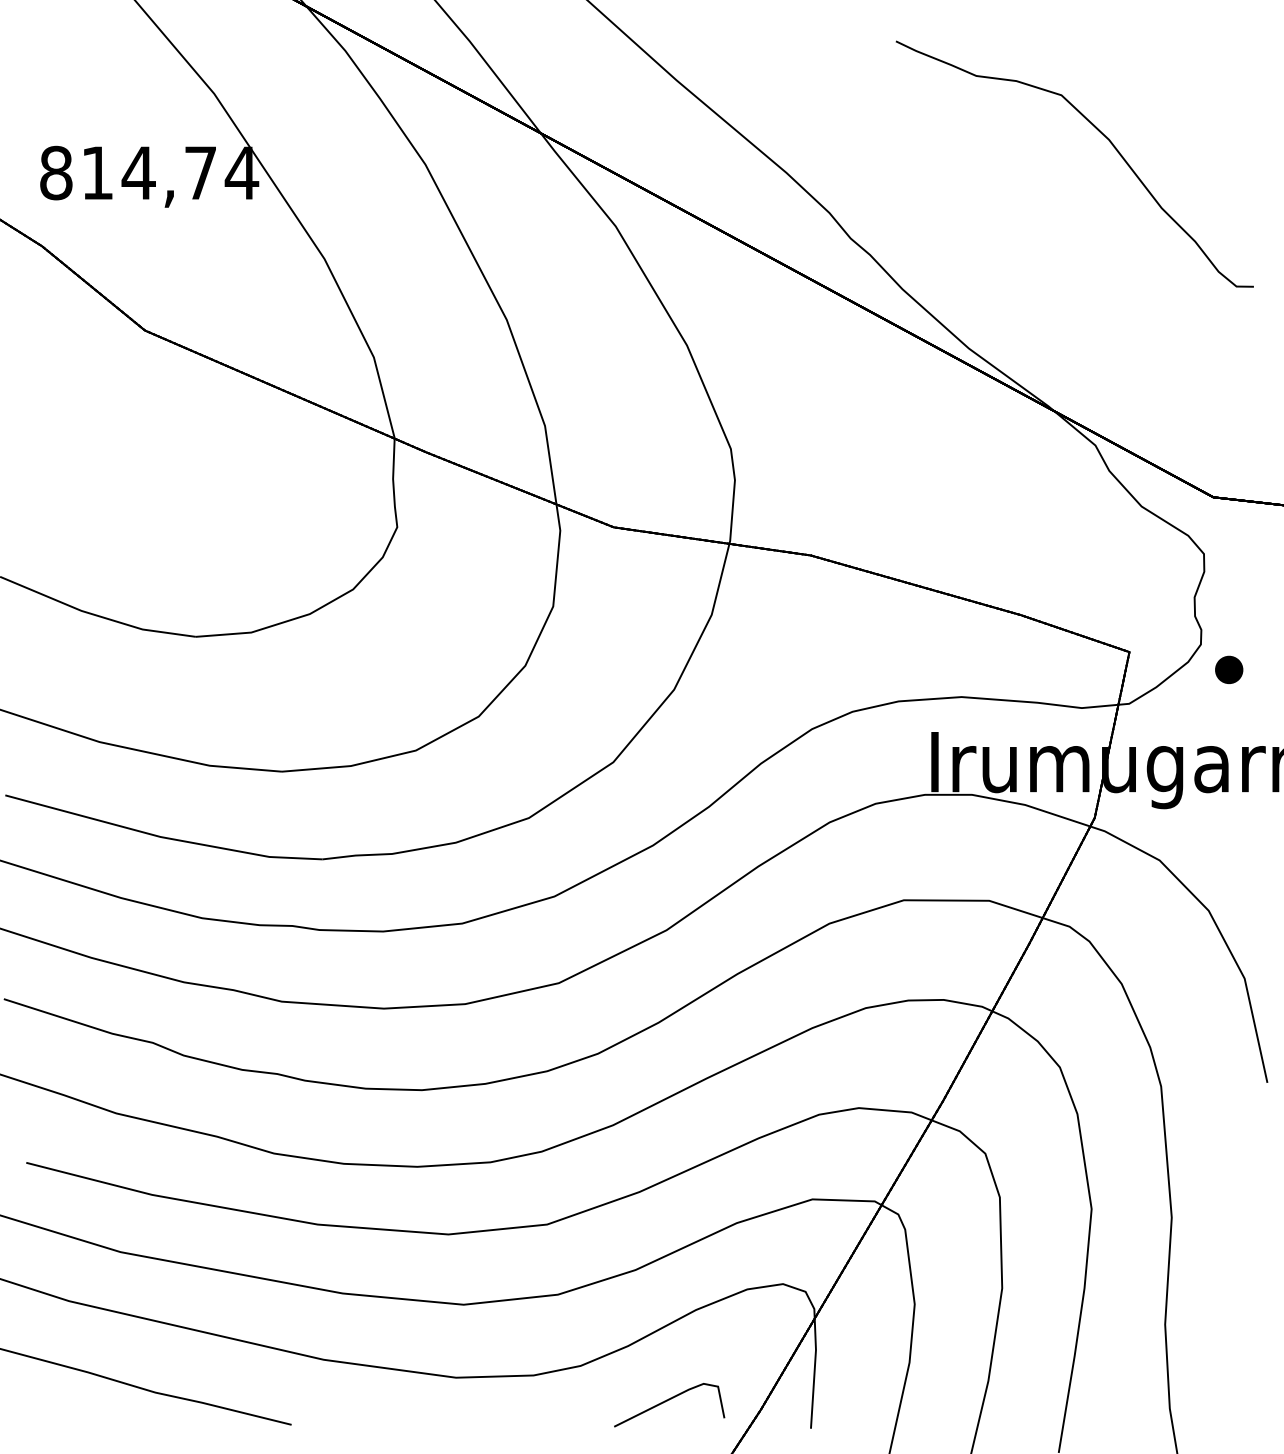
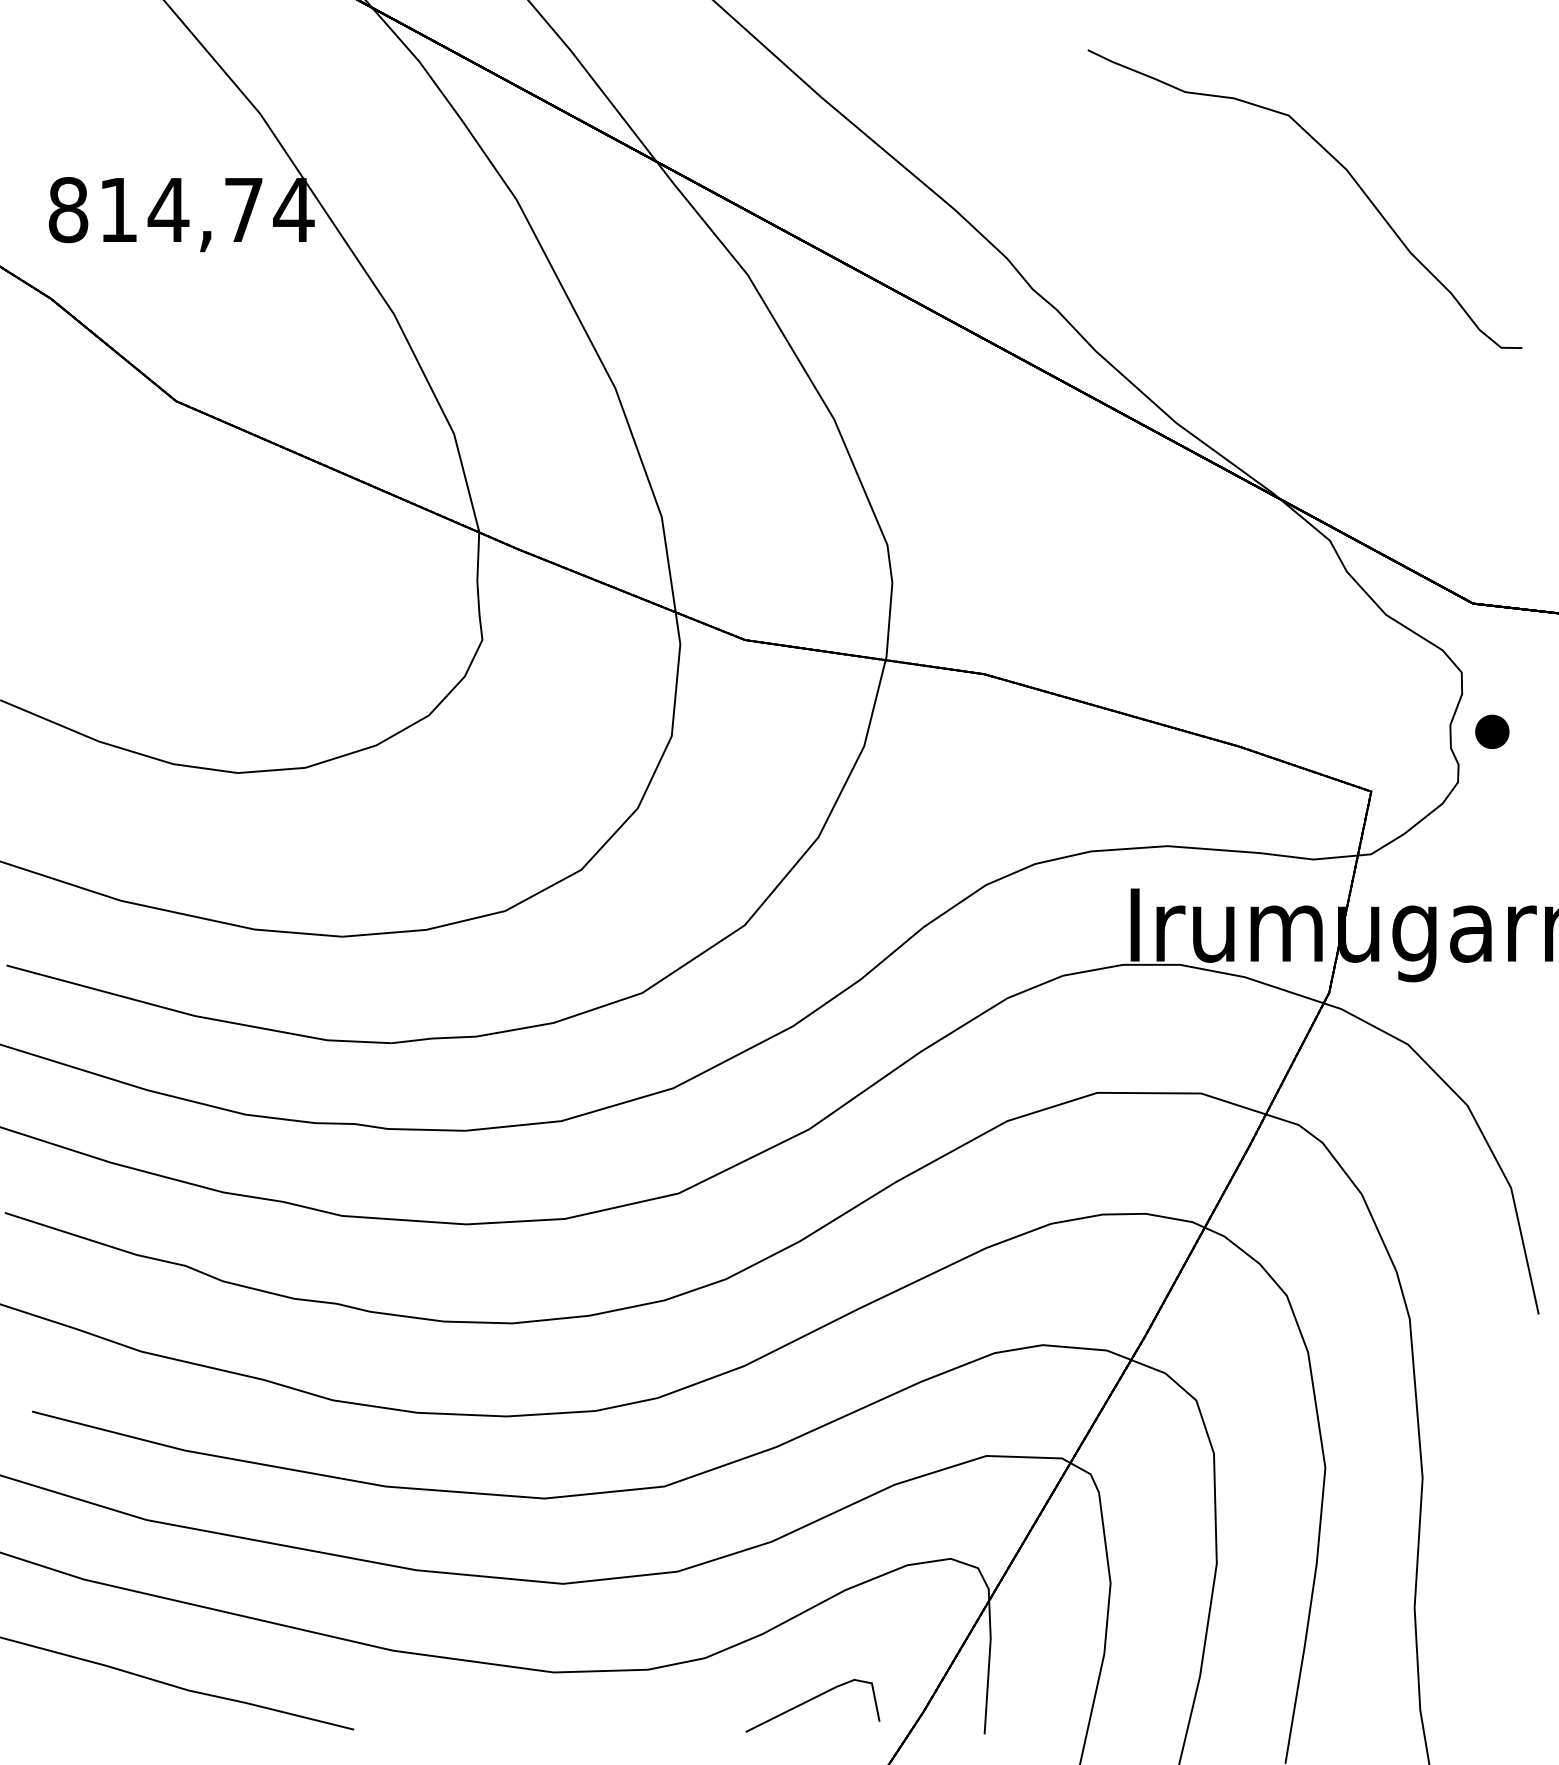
part: (1229, 669) -> (1492, 731), moved

